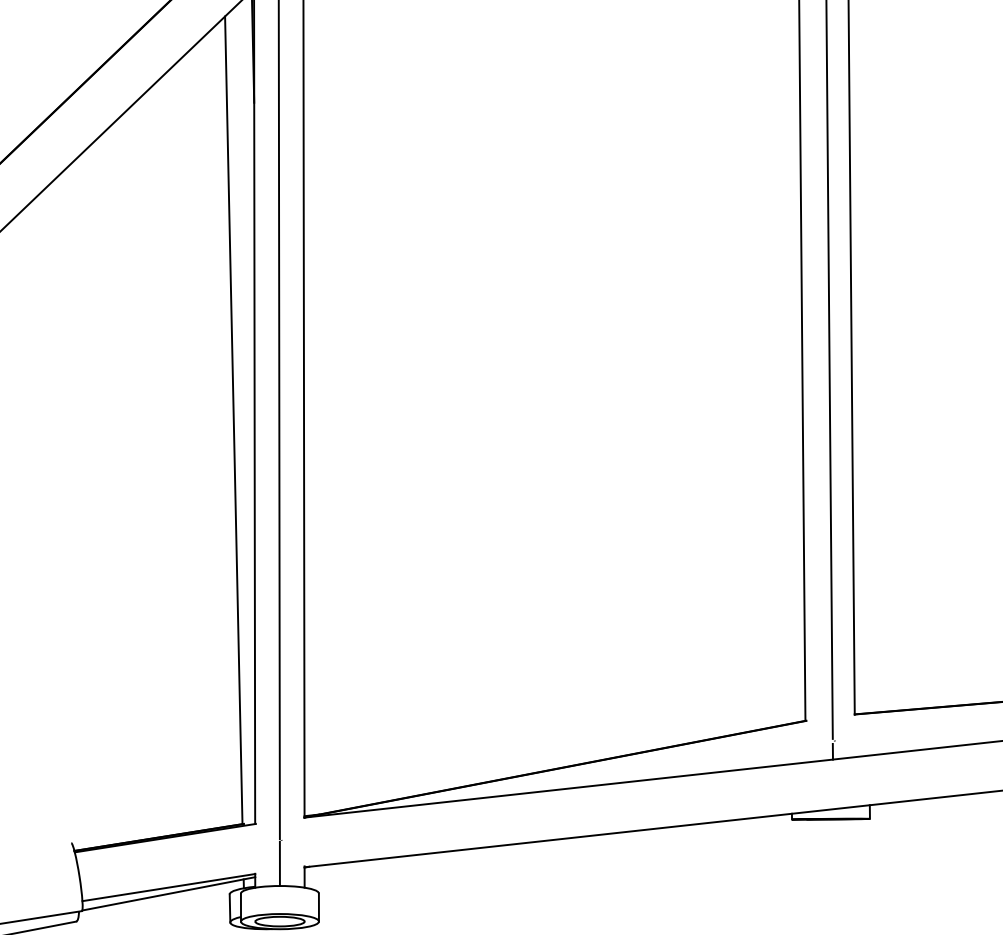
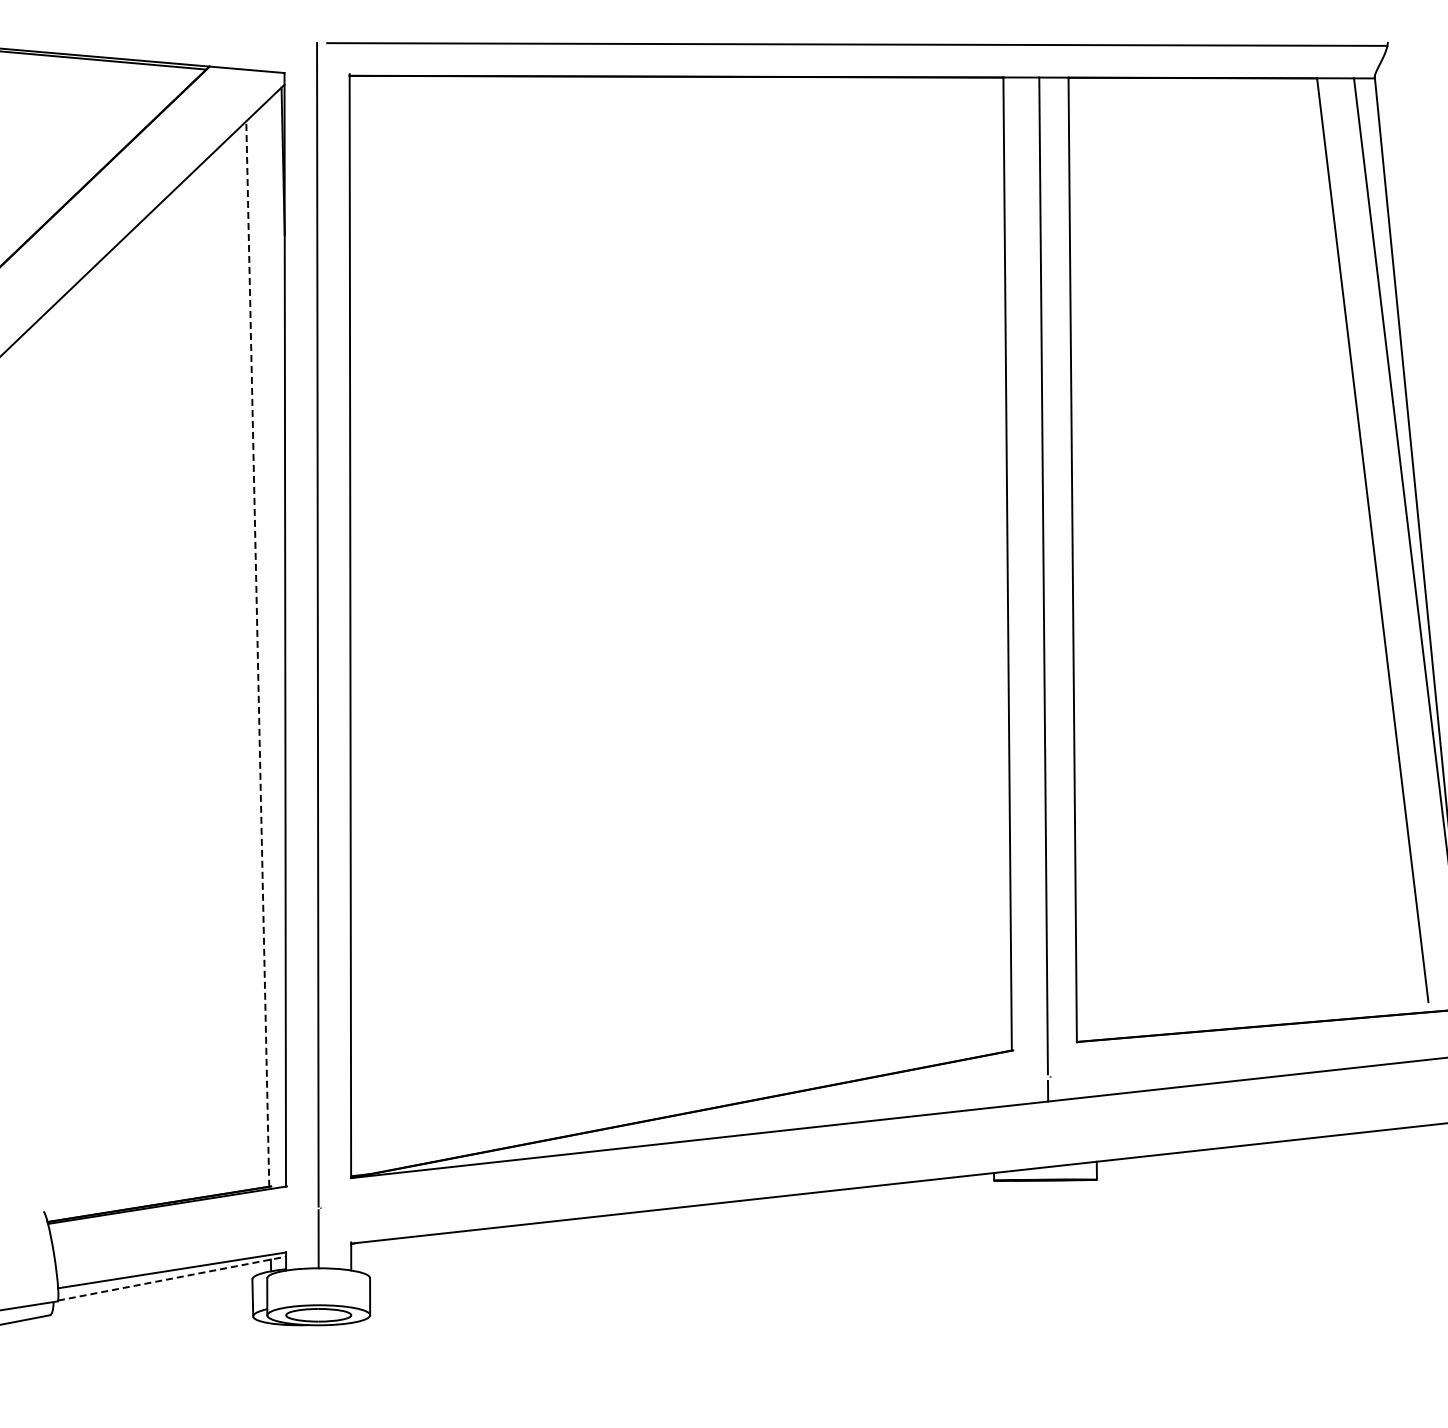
line: (233, 420) -> (257, 654), solid -> dashed
line: (169, 893) -> (172, 1278), solid -> dashed

